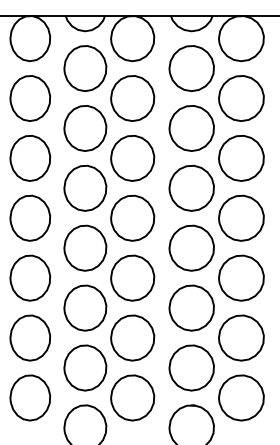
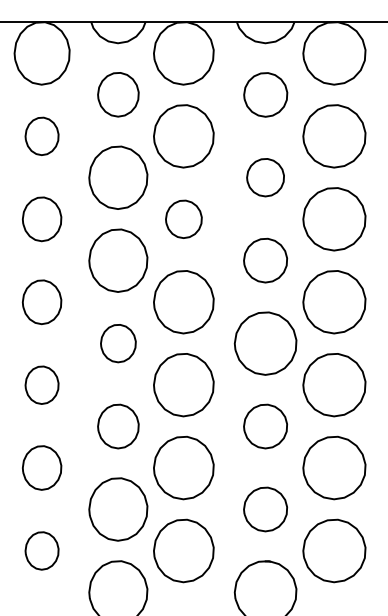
part: (85, 68) -> (118, 94), size x0.7
part: (191, 68) -> (265, 94), size x0.7
part: (29, 98) -> (41, 136), size x0.6
part: (191, 128) -> (265, 177), size x0.6
part: (29, 158) -> (41, 219), size x0.7
part: (132, 158) -> (183, 219), size x0.6
part: (191, 188) -> (265, 260), size x0.7
part: (29, 218) -> (41, 302), size x0.7
part: (85, 248) -> (118, 343), size x0.6
part: (29, 278) -> (41, 385), size x0.6
part: (85, 308) -> (118, 426), size x0.7
part: (191, 308) -> (265, 426), size x0.7
part: (29, 337) -> (41, 467), size x0.7
part: (191, 368) -> (265, 509), size x0.7
part: (29, 397) -> (41, 550), size x0.6

